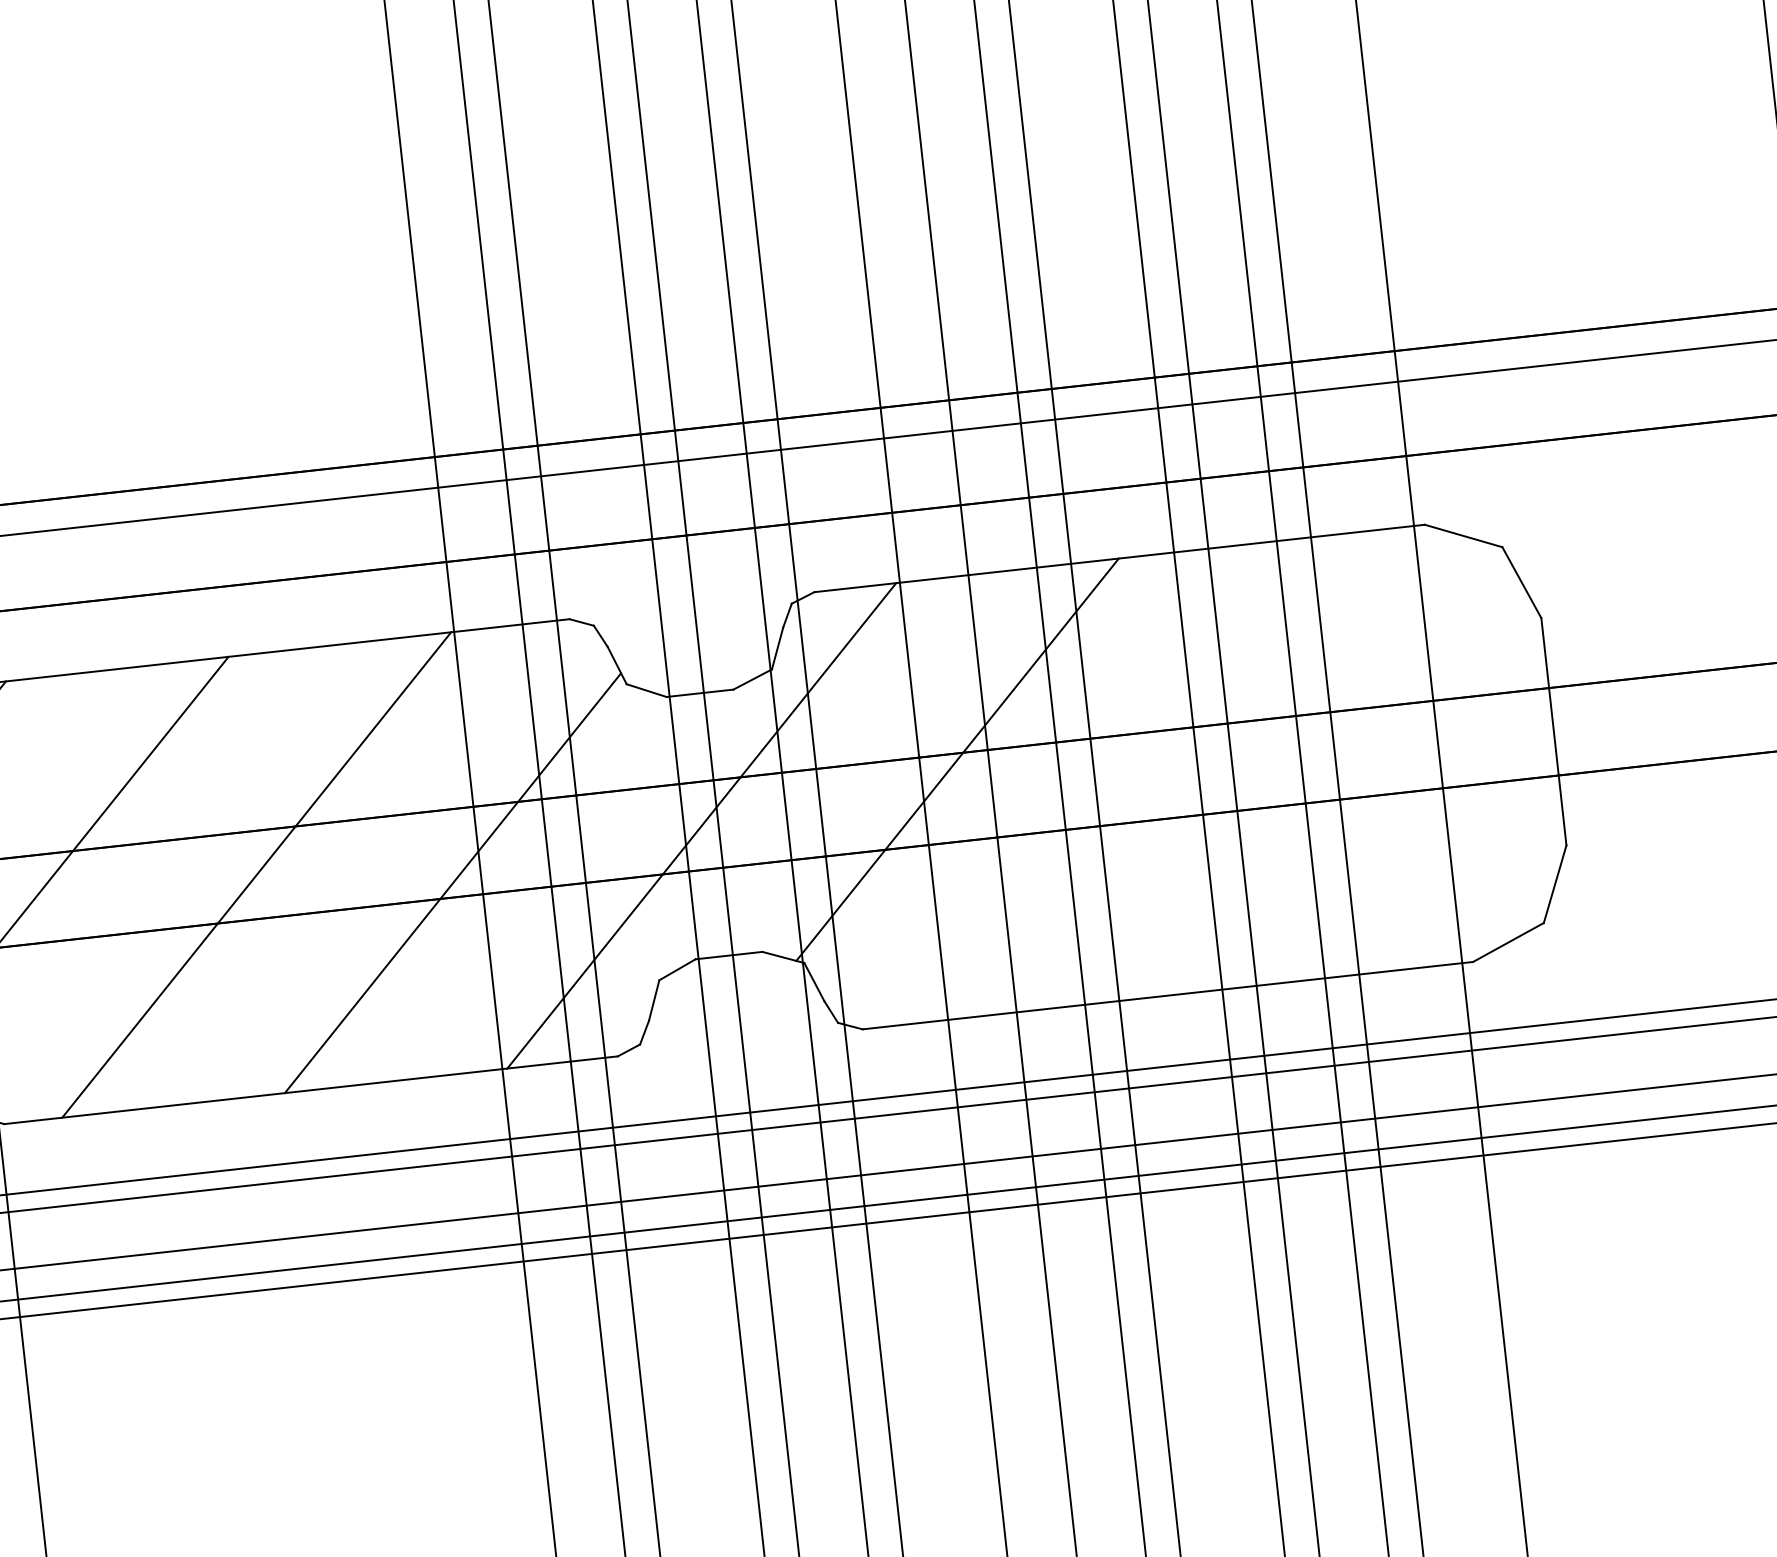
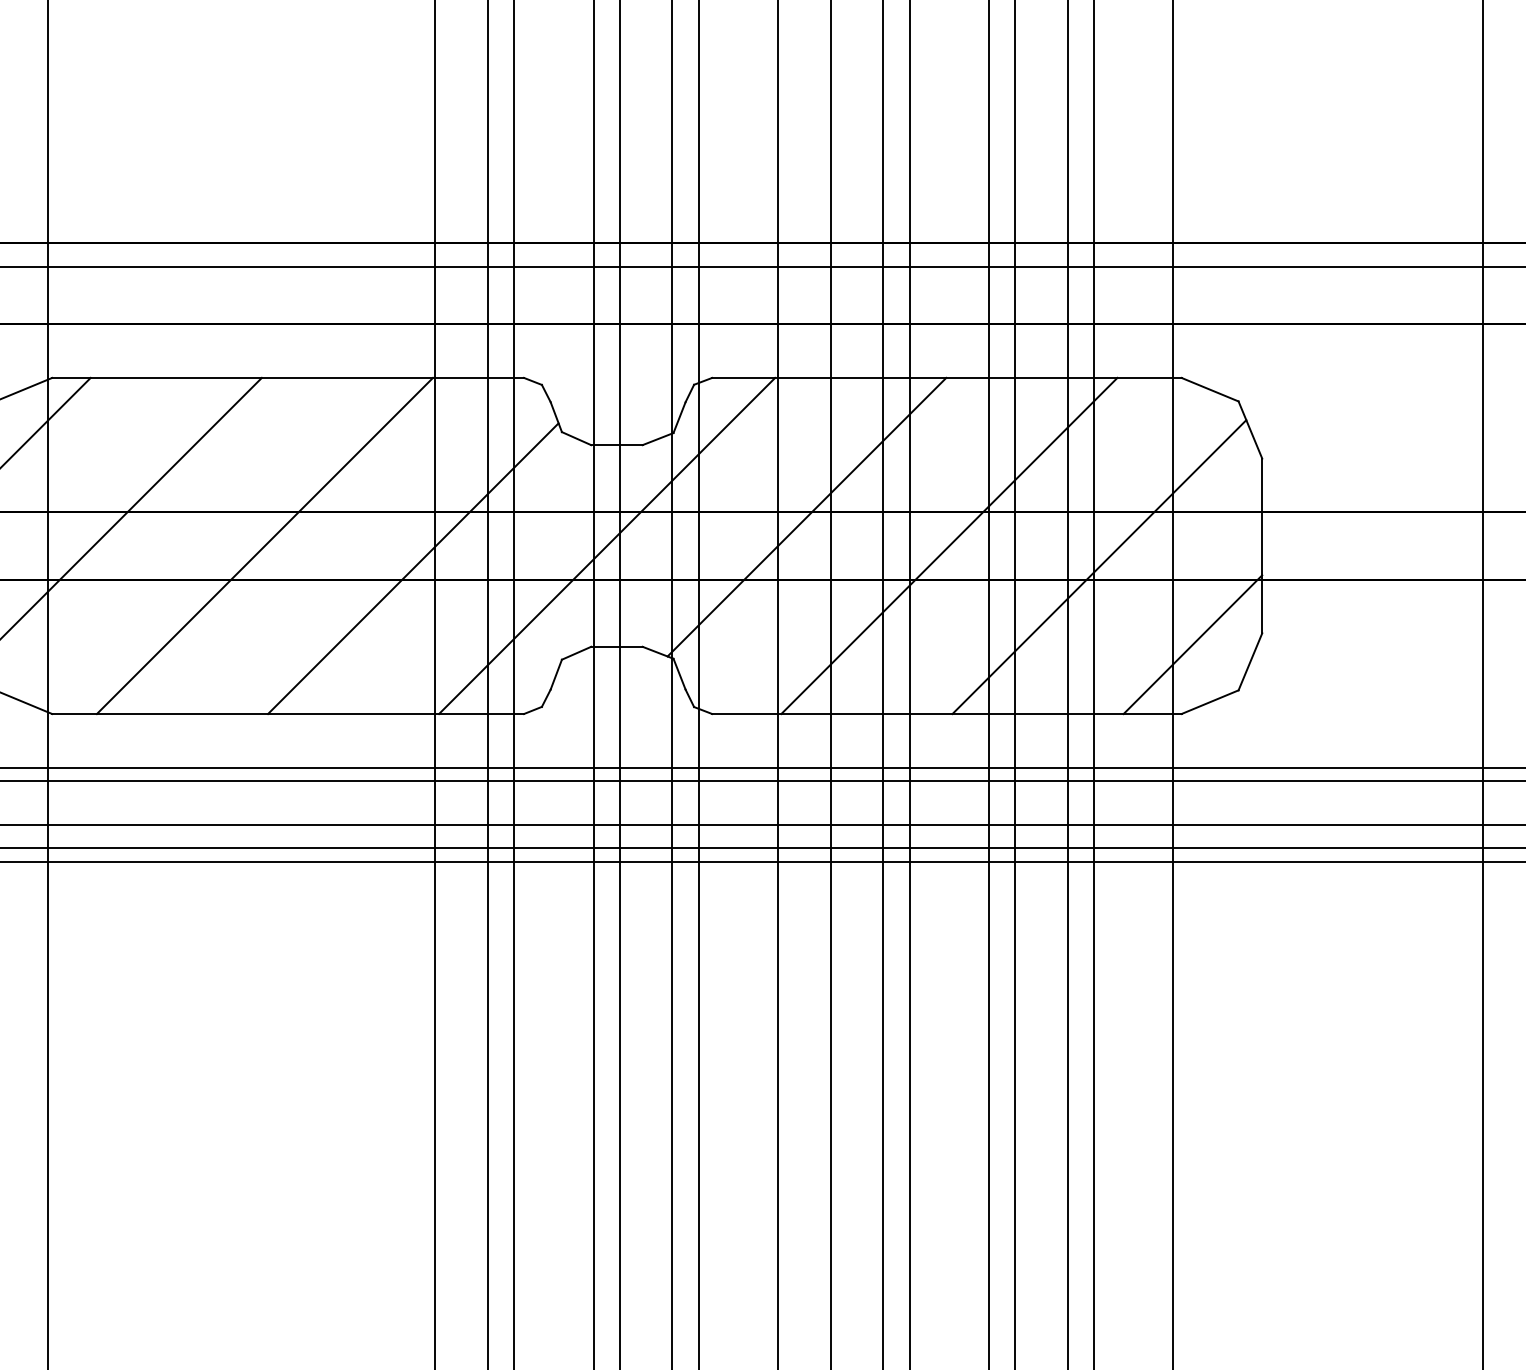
line: (1147, 776) -> (949, 545), added
line: (1345, 783) -> (1099, 567), added
line: (1477, 869) -> (1192, 644), added

